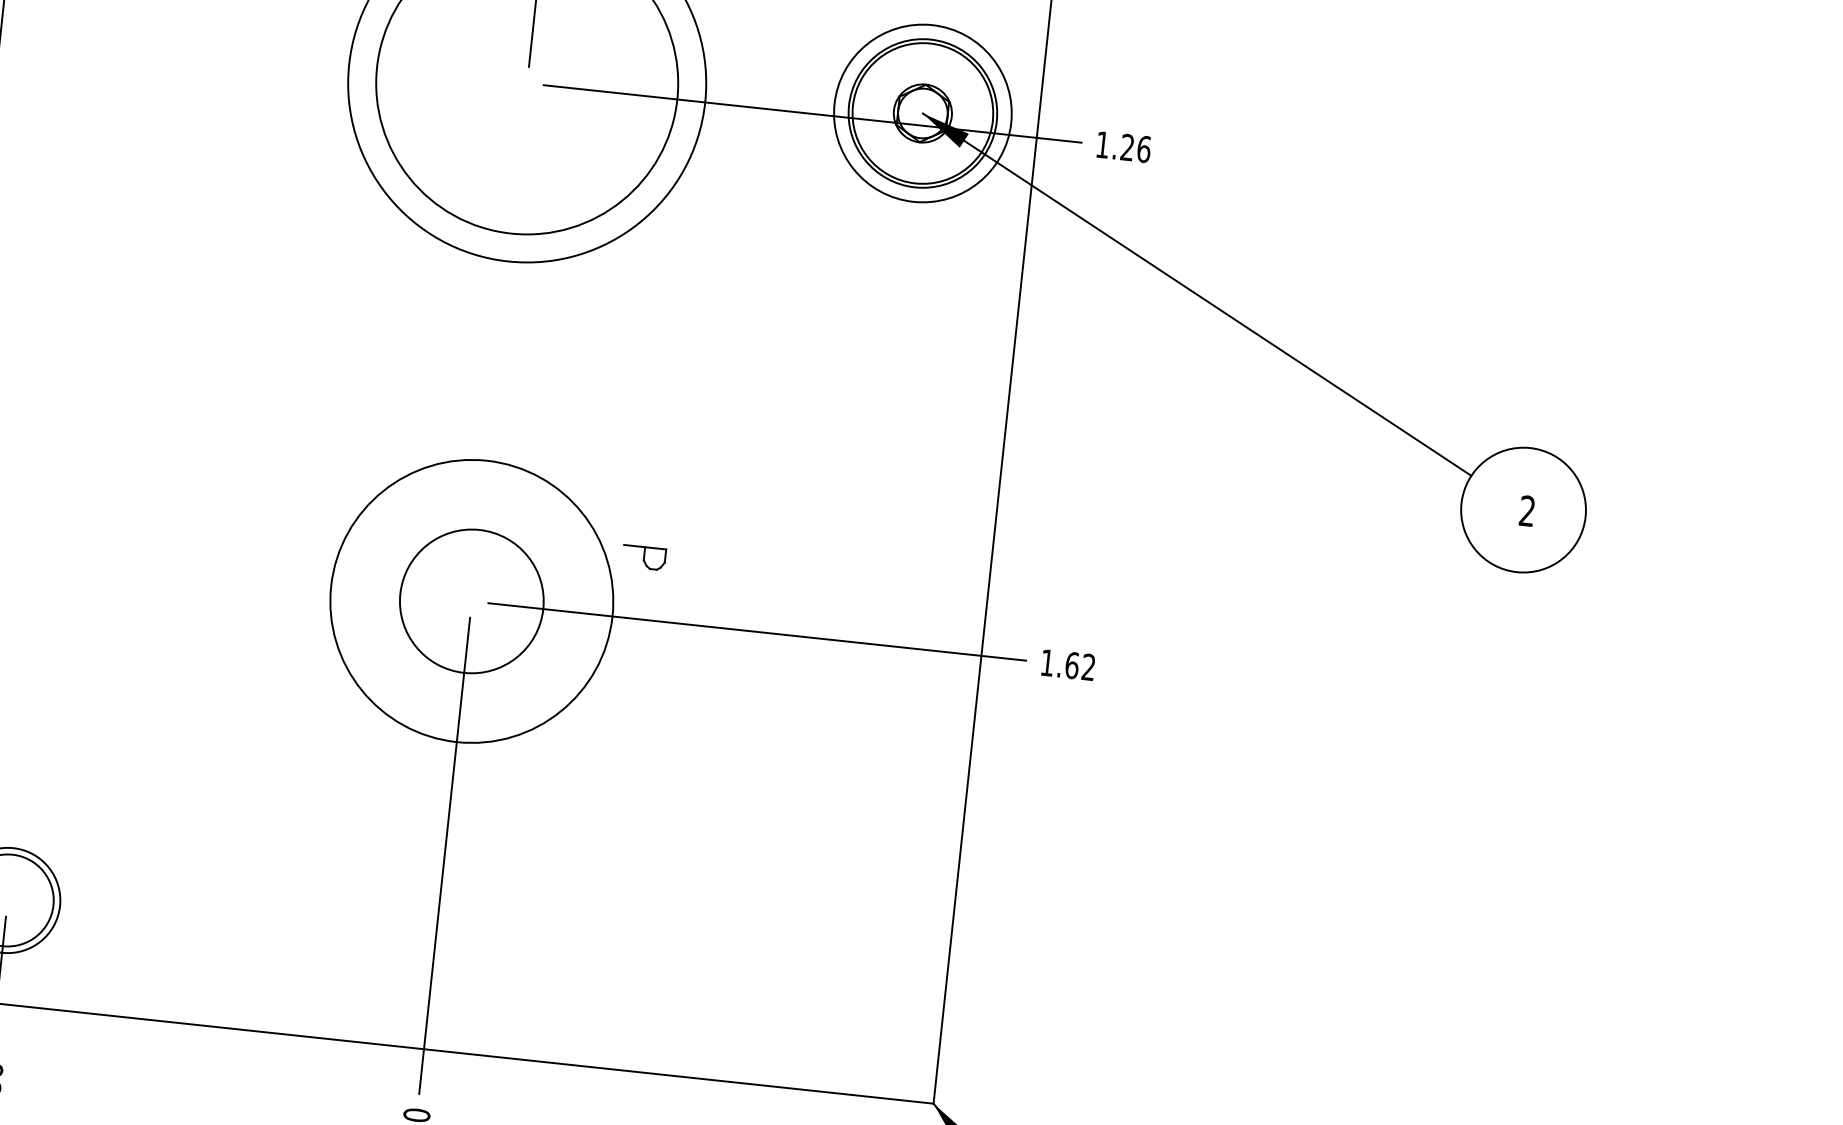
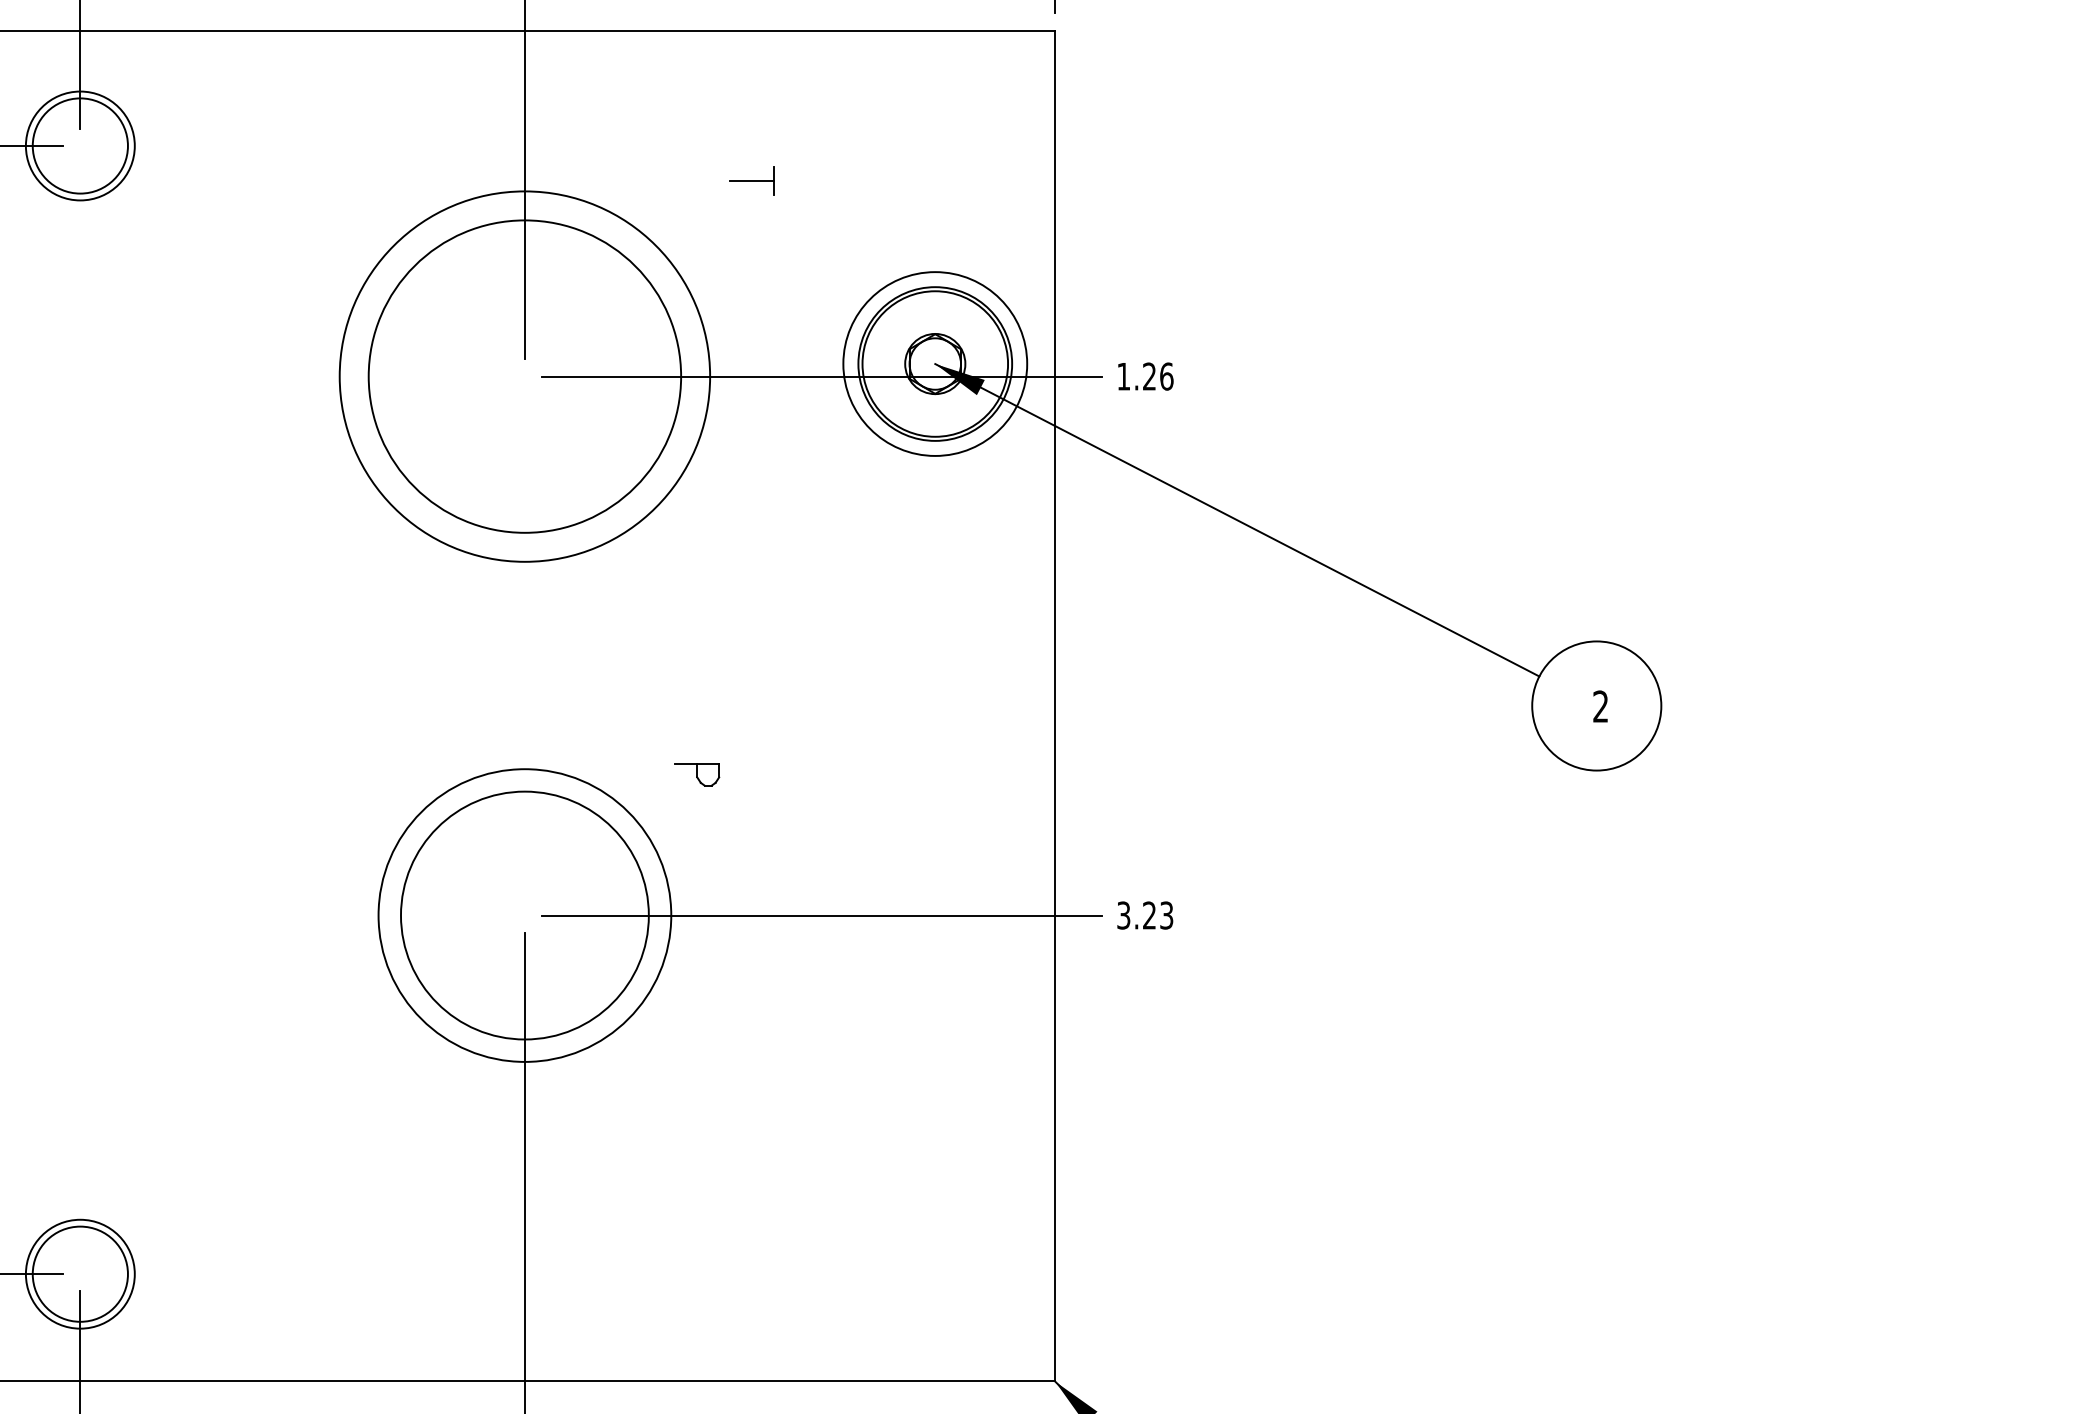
part: (644, 557) -> (697, 774), moved
circle: (471, 601) -> (524, 915), size x1.67
text: (1068, 665) -> (1145, 915), 1.62 -> 3.23

